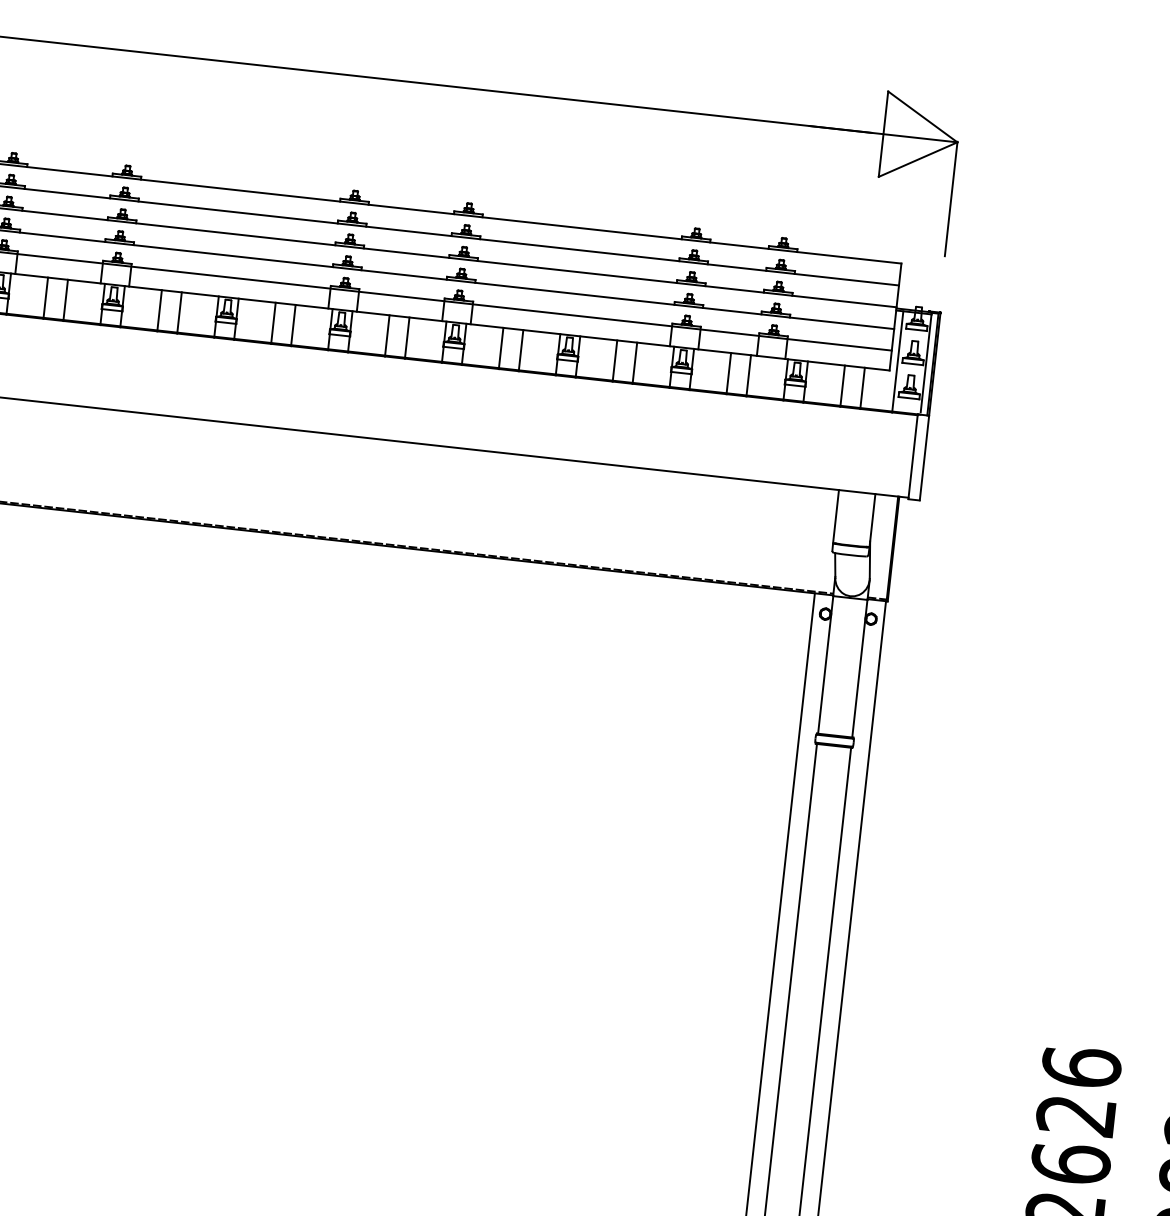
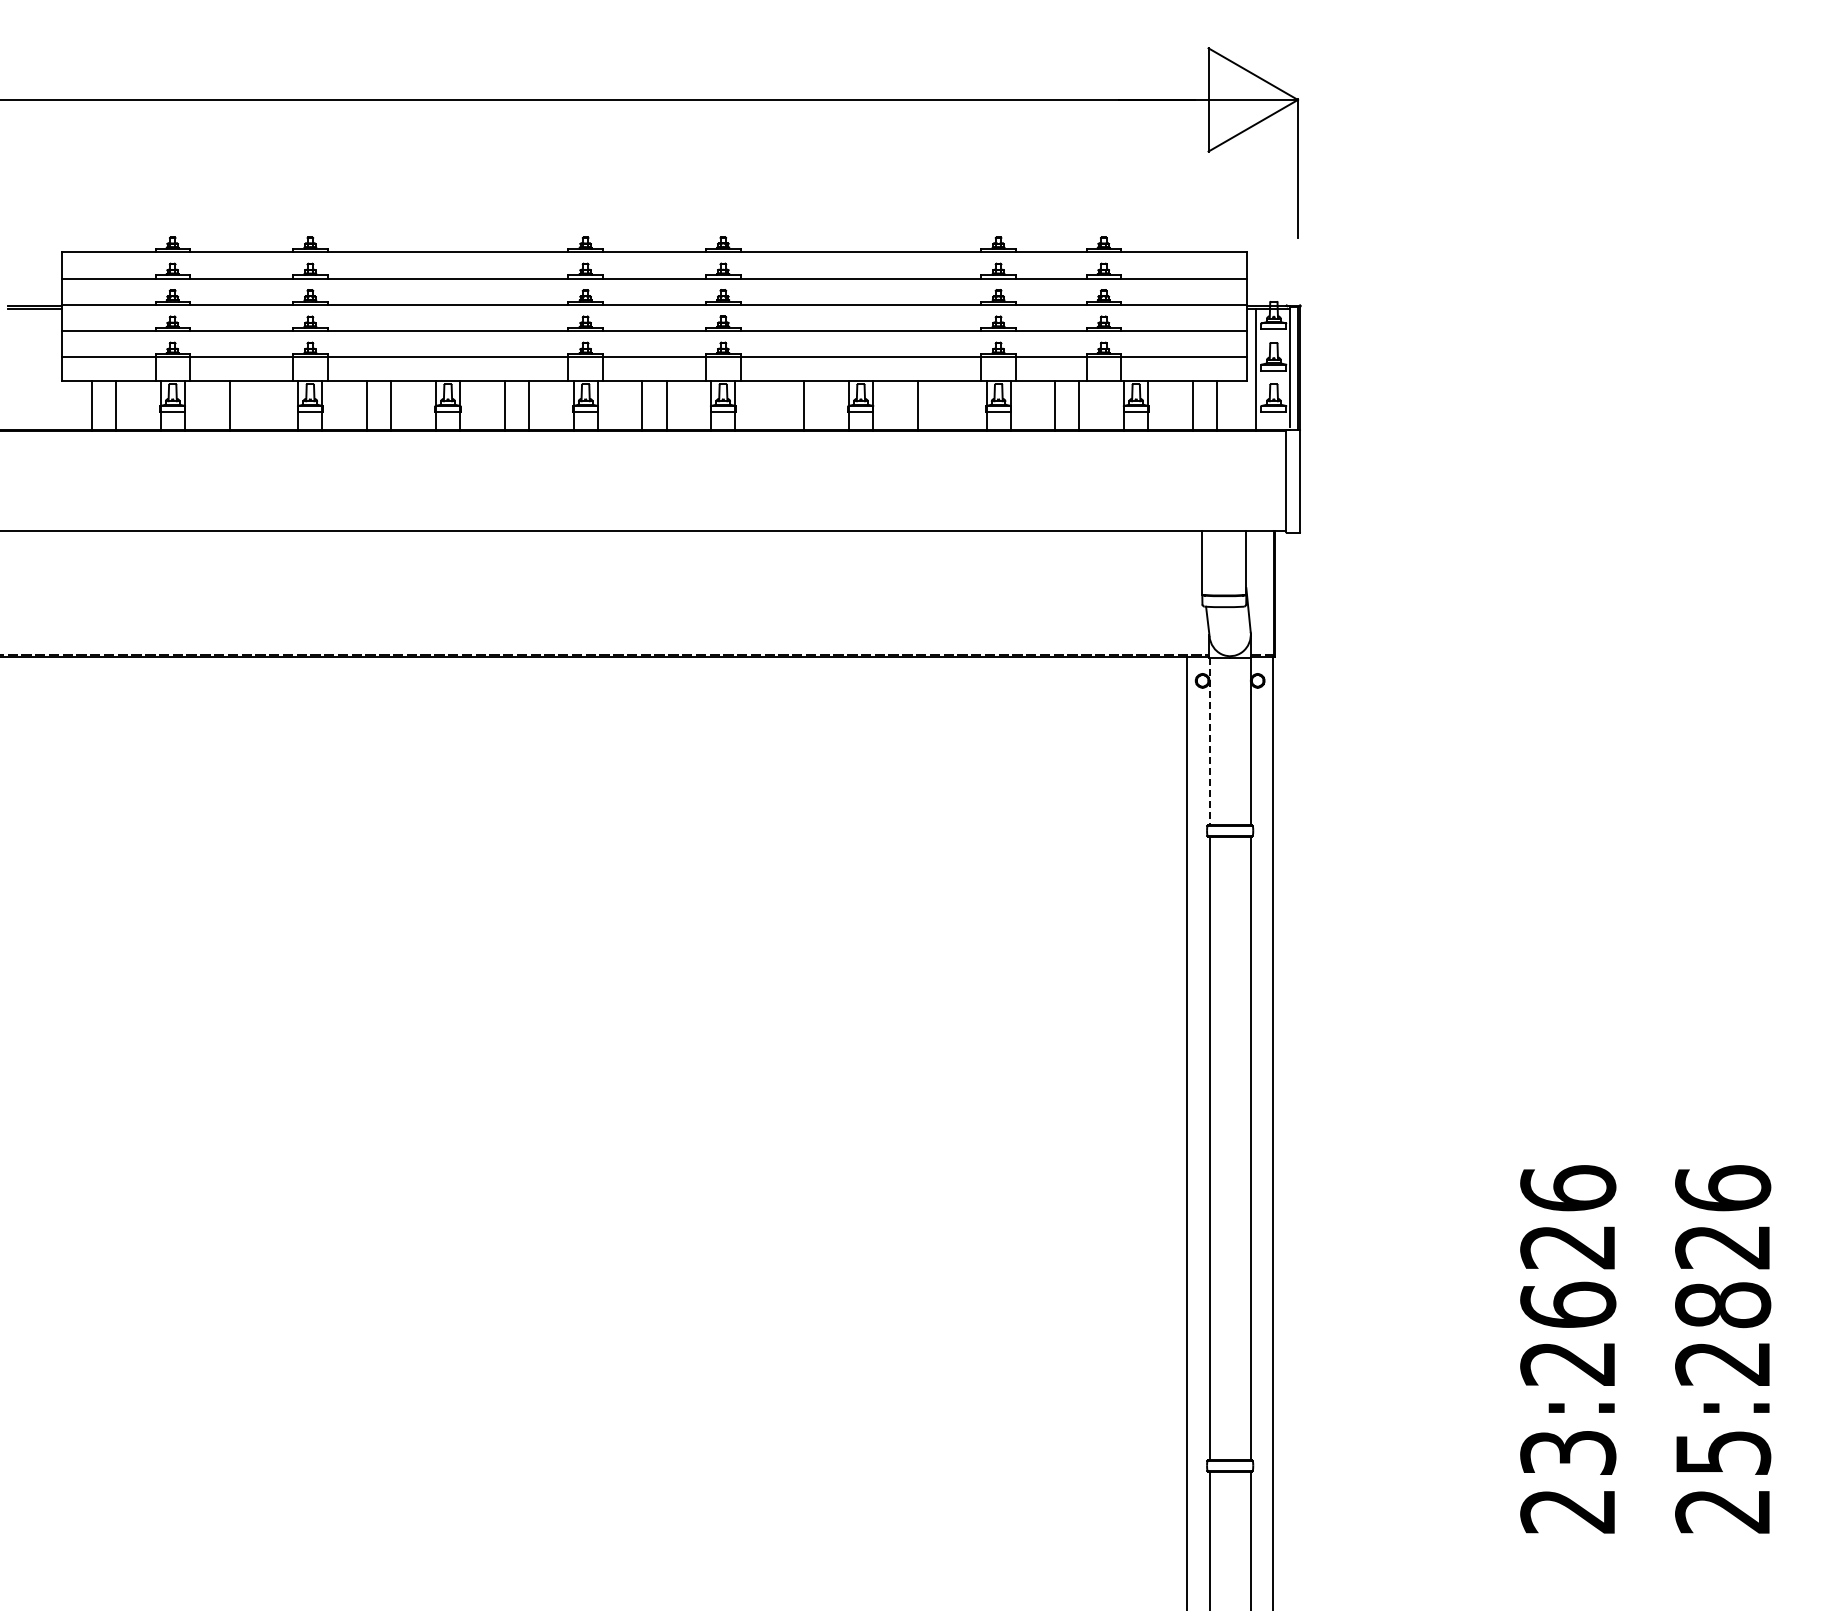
line: (65, 300) -> (253, 406), removed
line: (501, 348) -> (780, 406), removed
line: (634, 363) -> (941, 406), removed
line: (825, 665) -> (1209, 742), solid -> dashed

